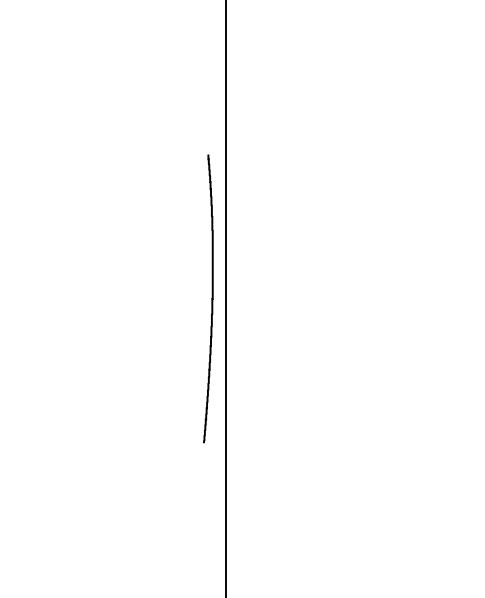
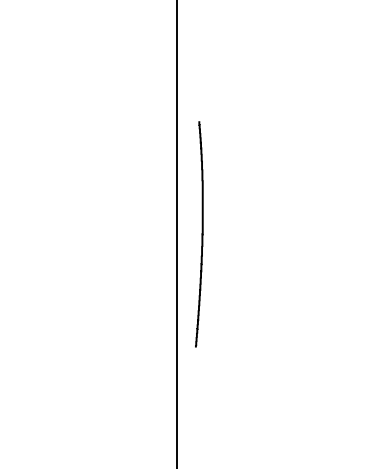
curve: (211, 298) -> (201, 234), moved

